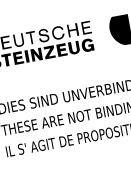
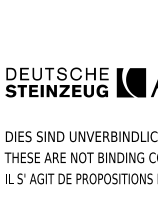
fill: (109, 32) -> (125, 82), added

